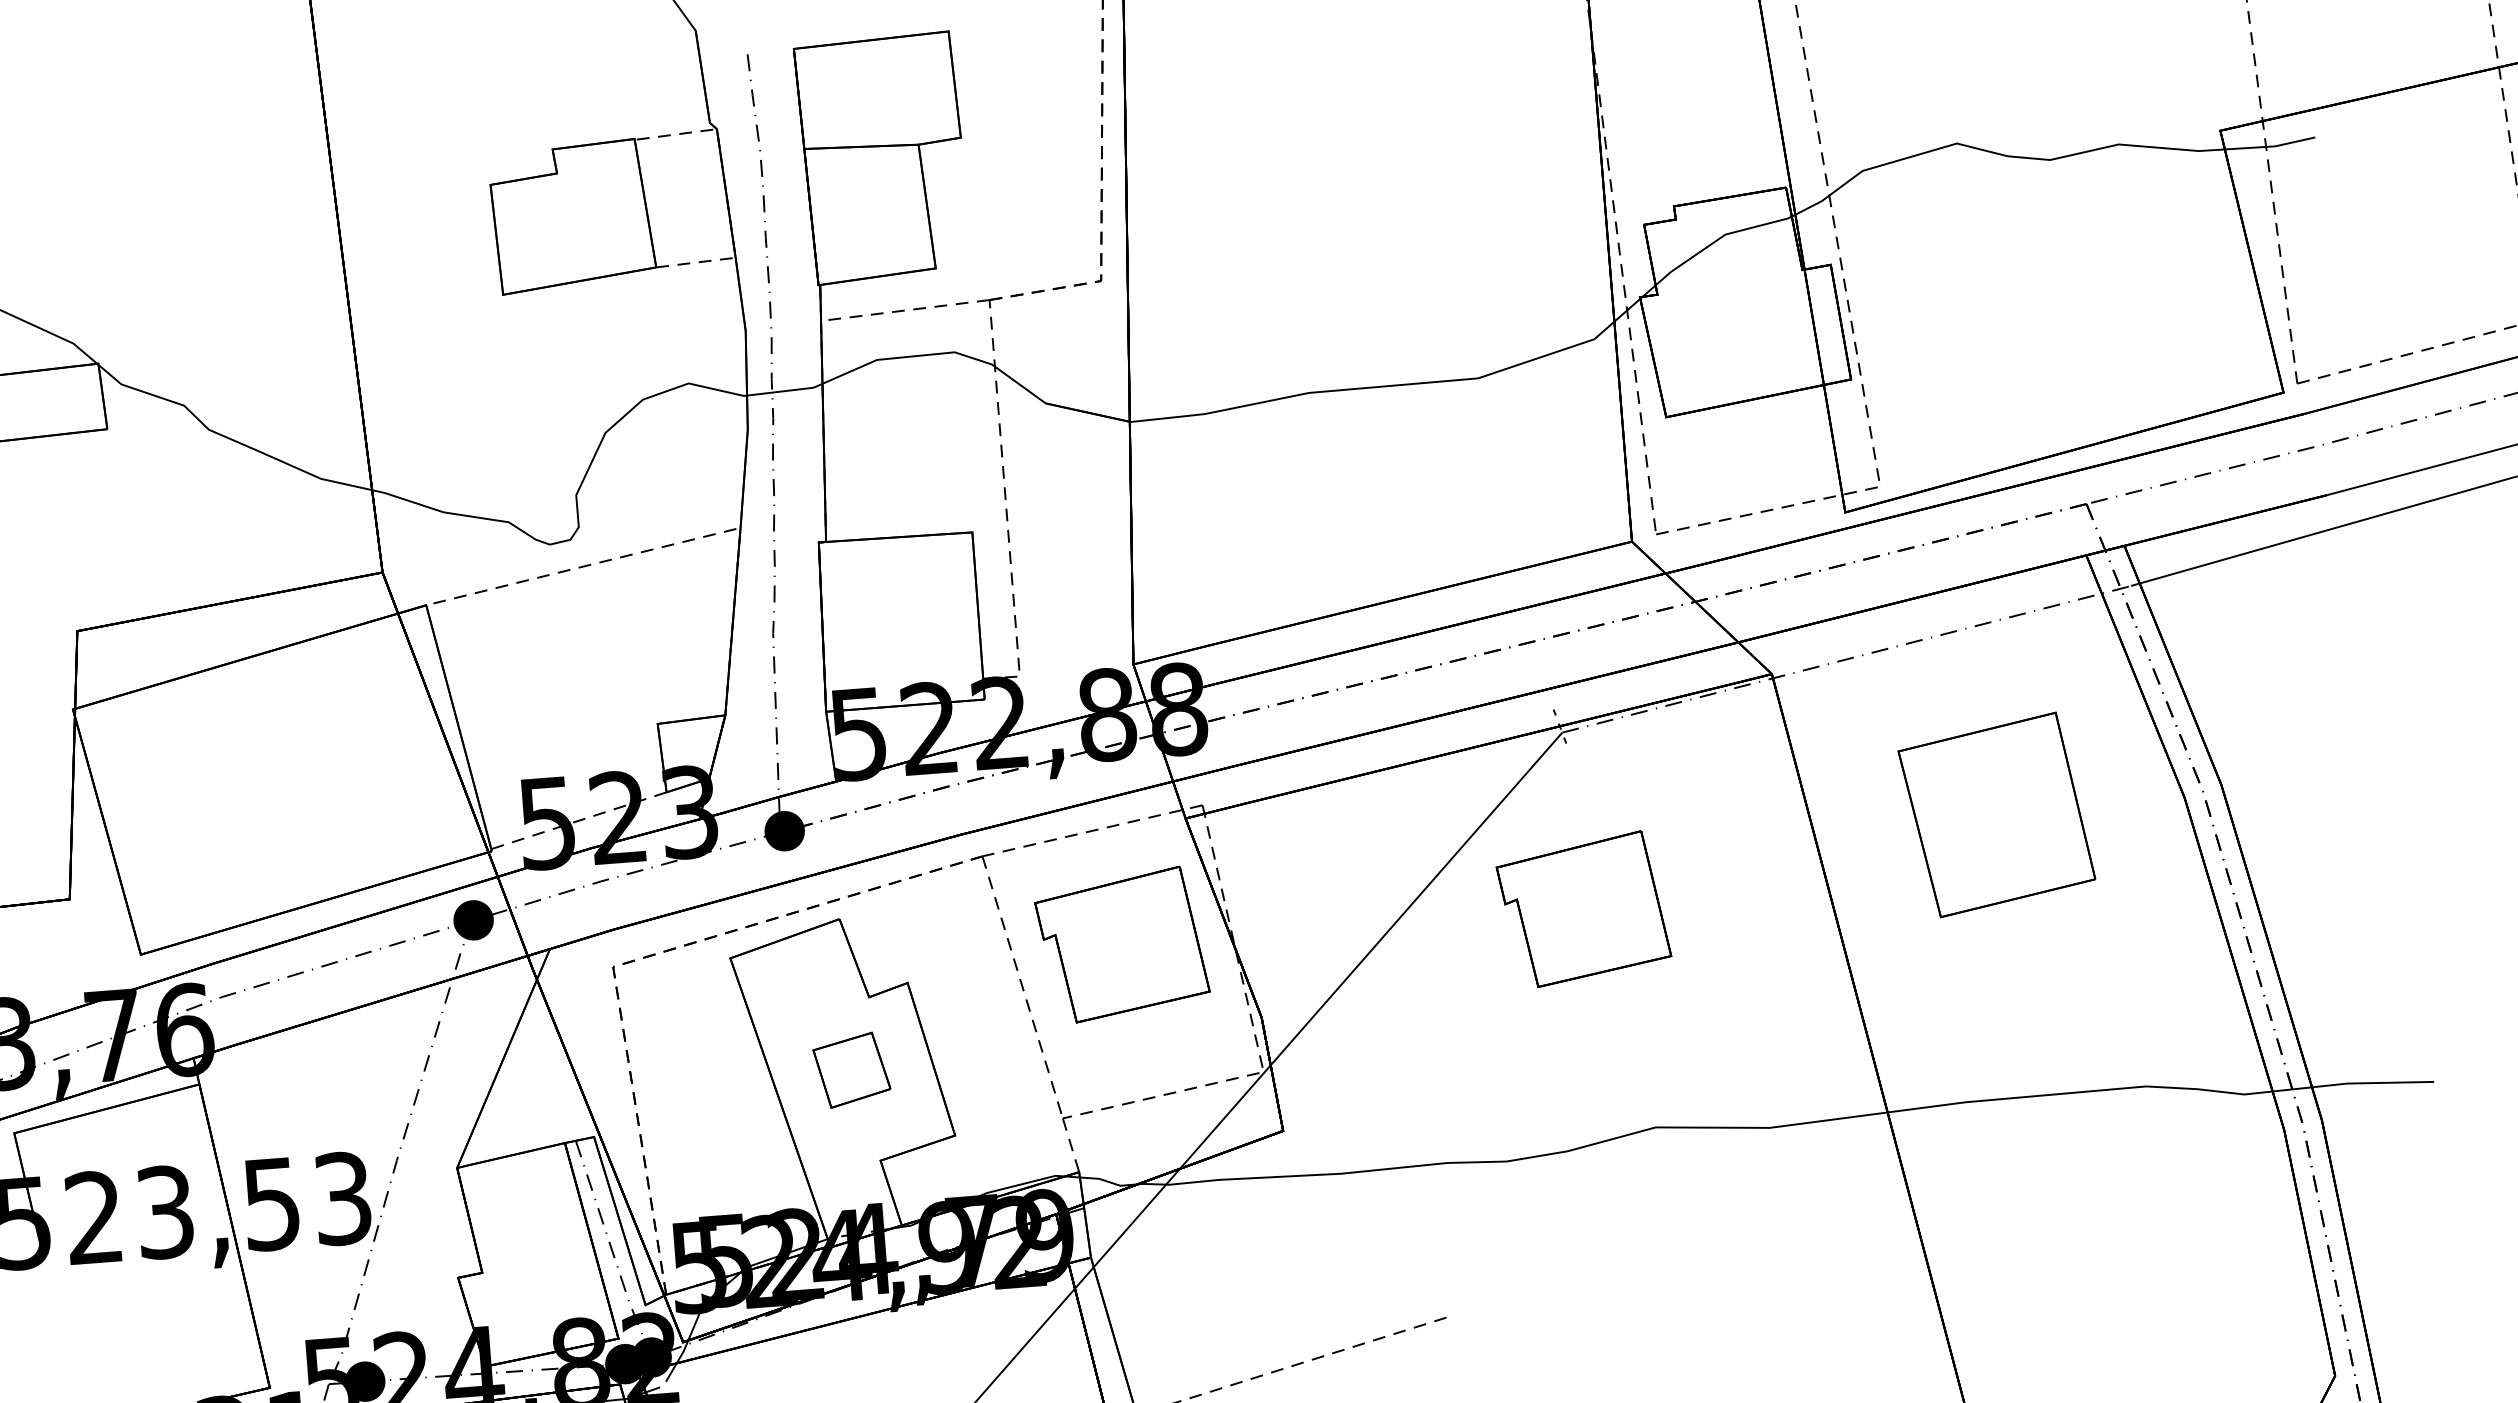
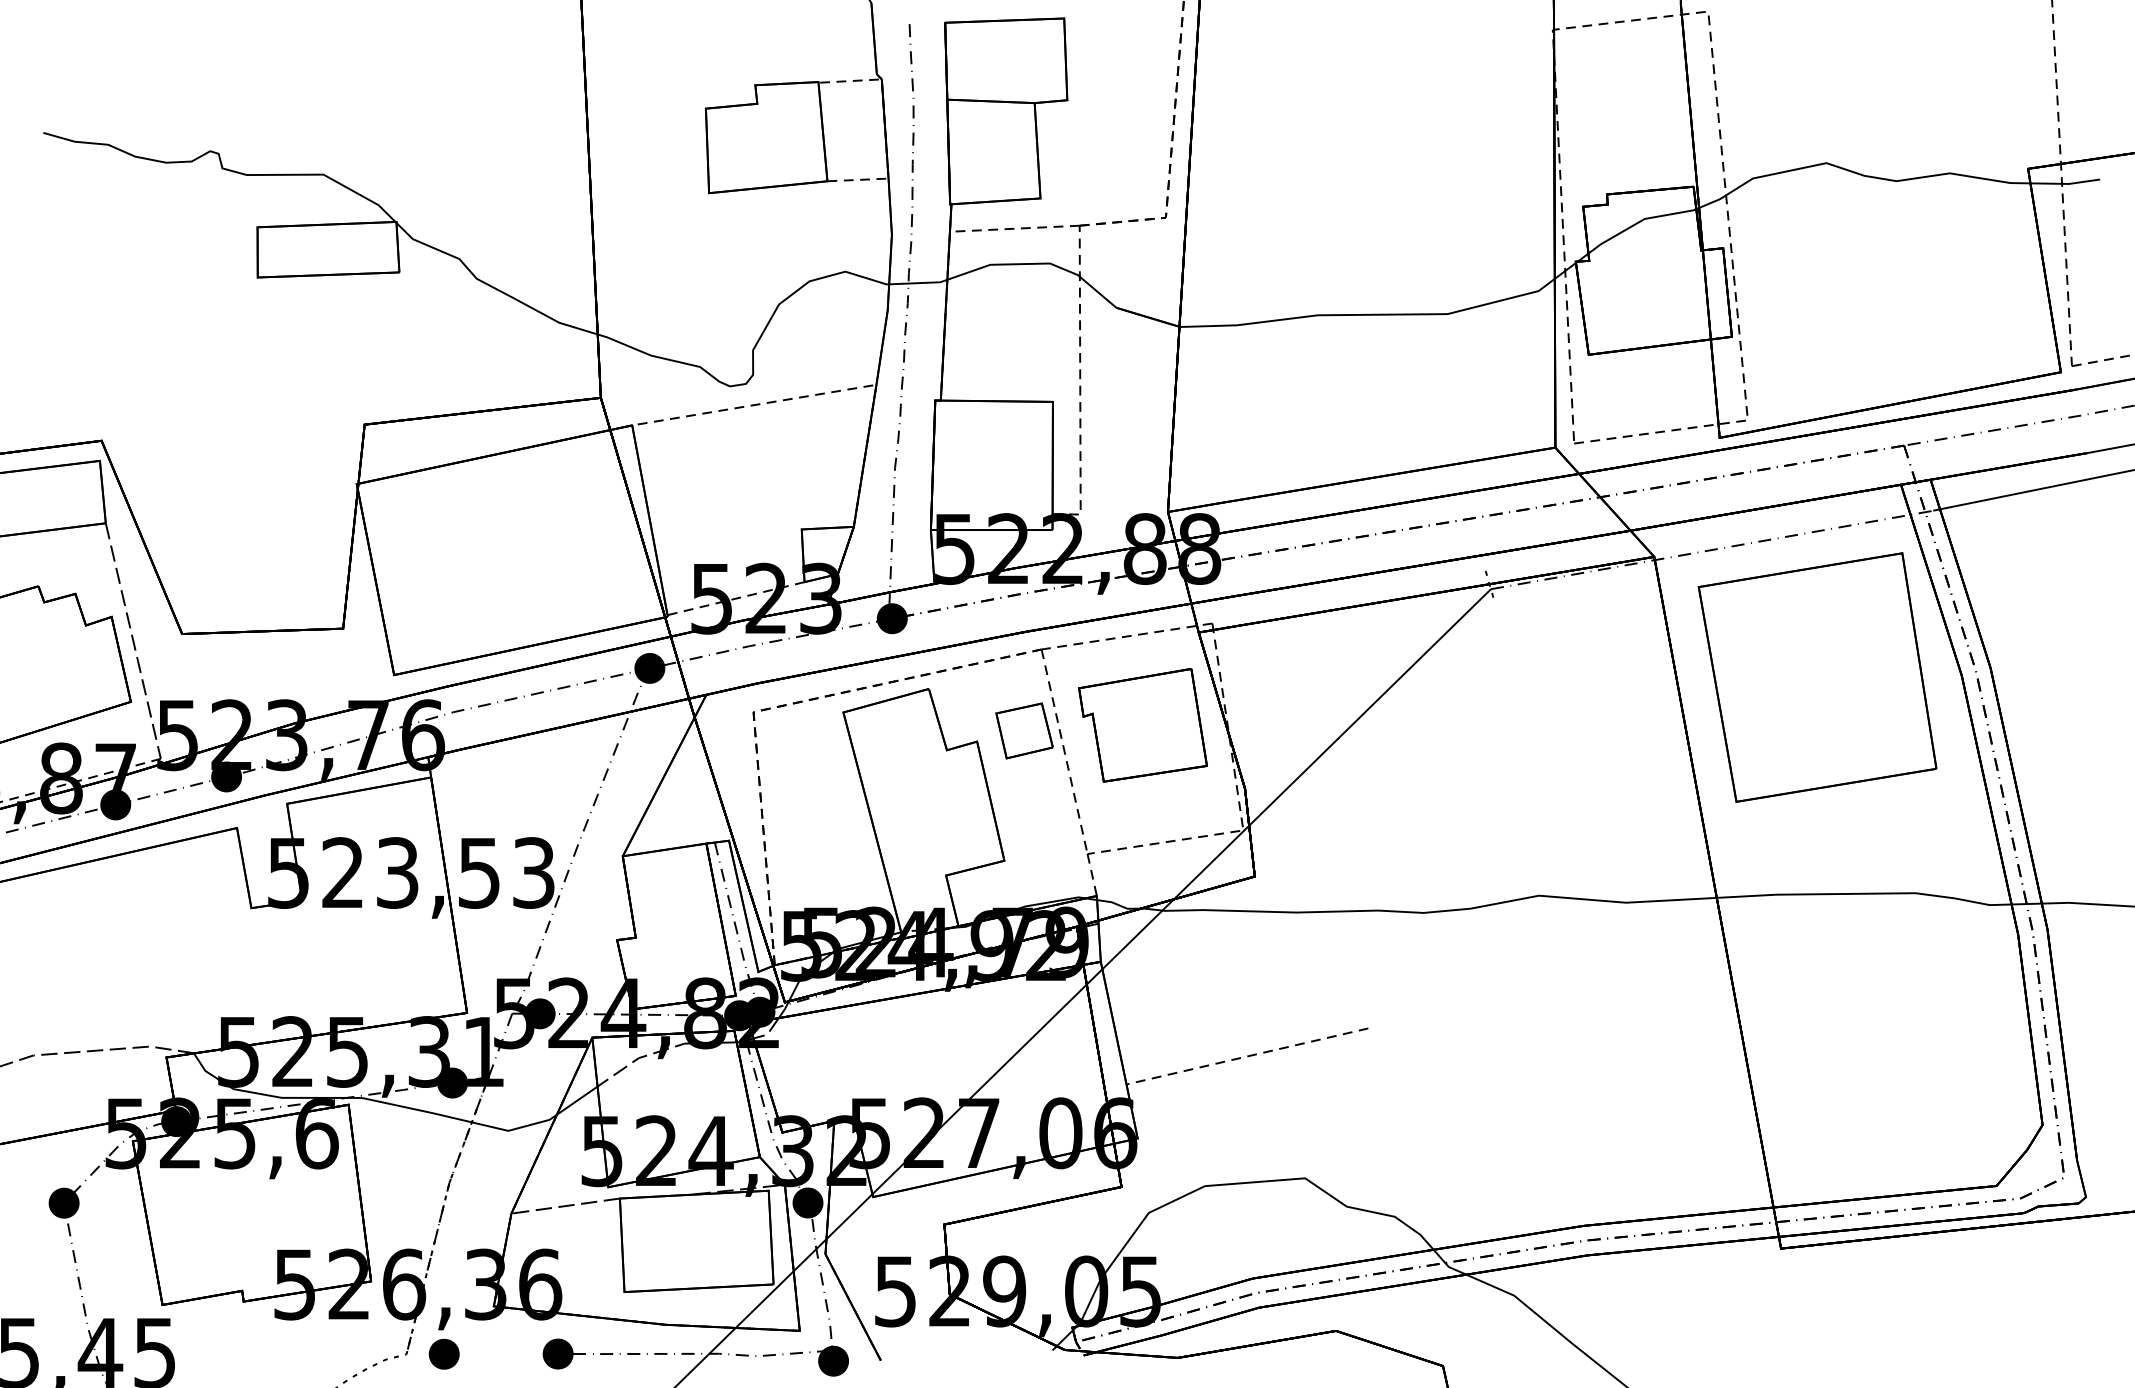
part: (1996, 815) -> (1817, 677), size x1.67
part: (1583, 909) -> (1496, 725), removed
part: (851, 1069) -> (1024, 730), moved

